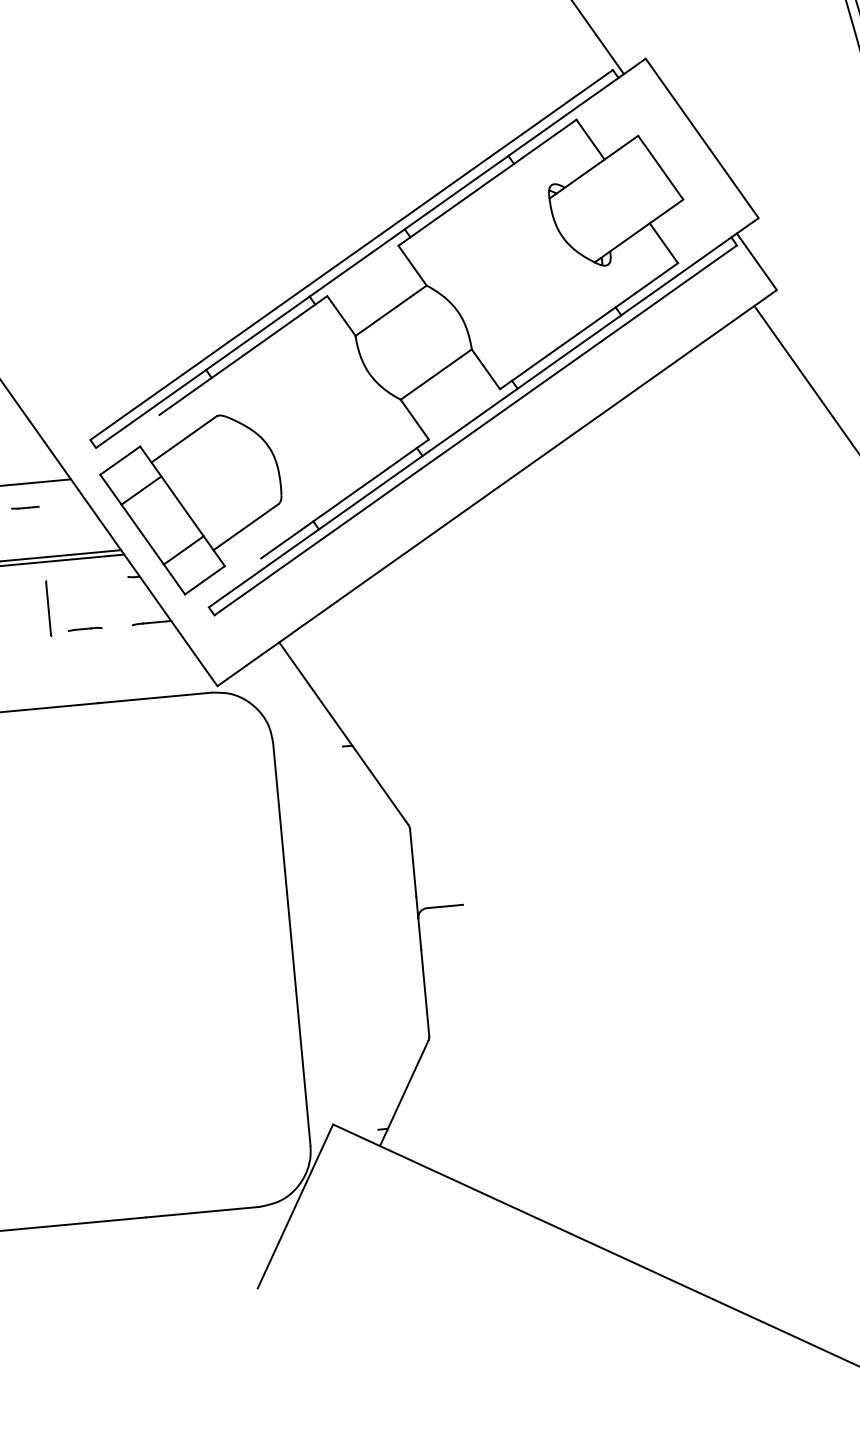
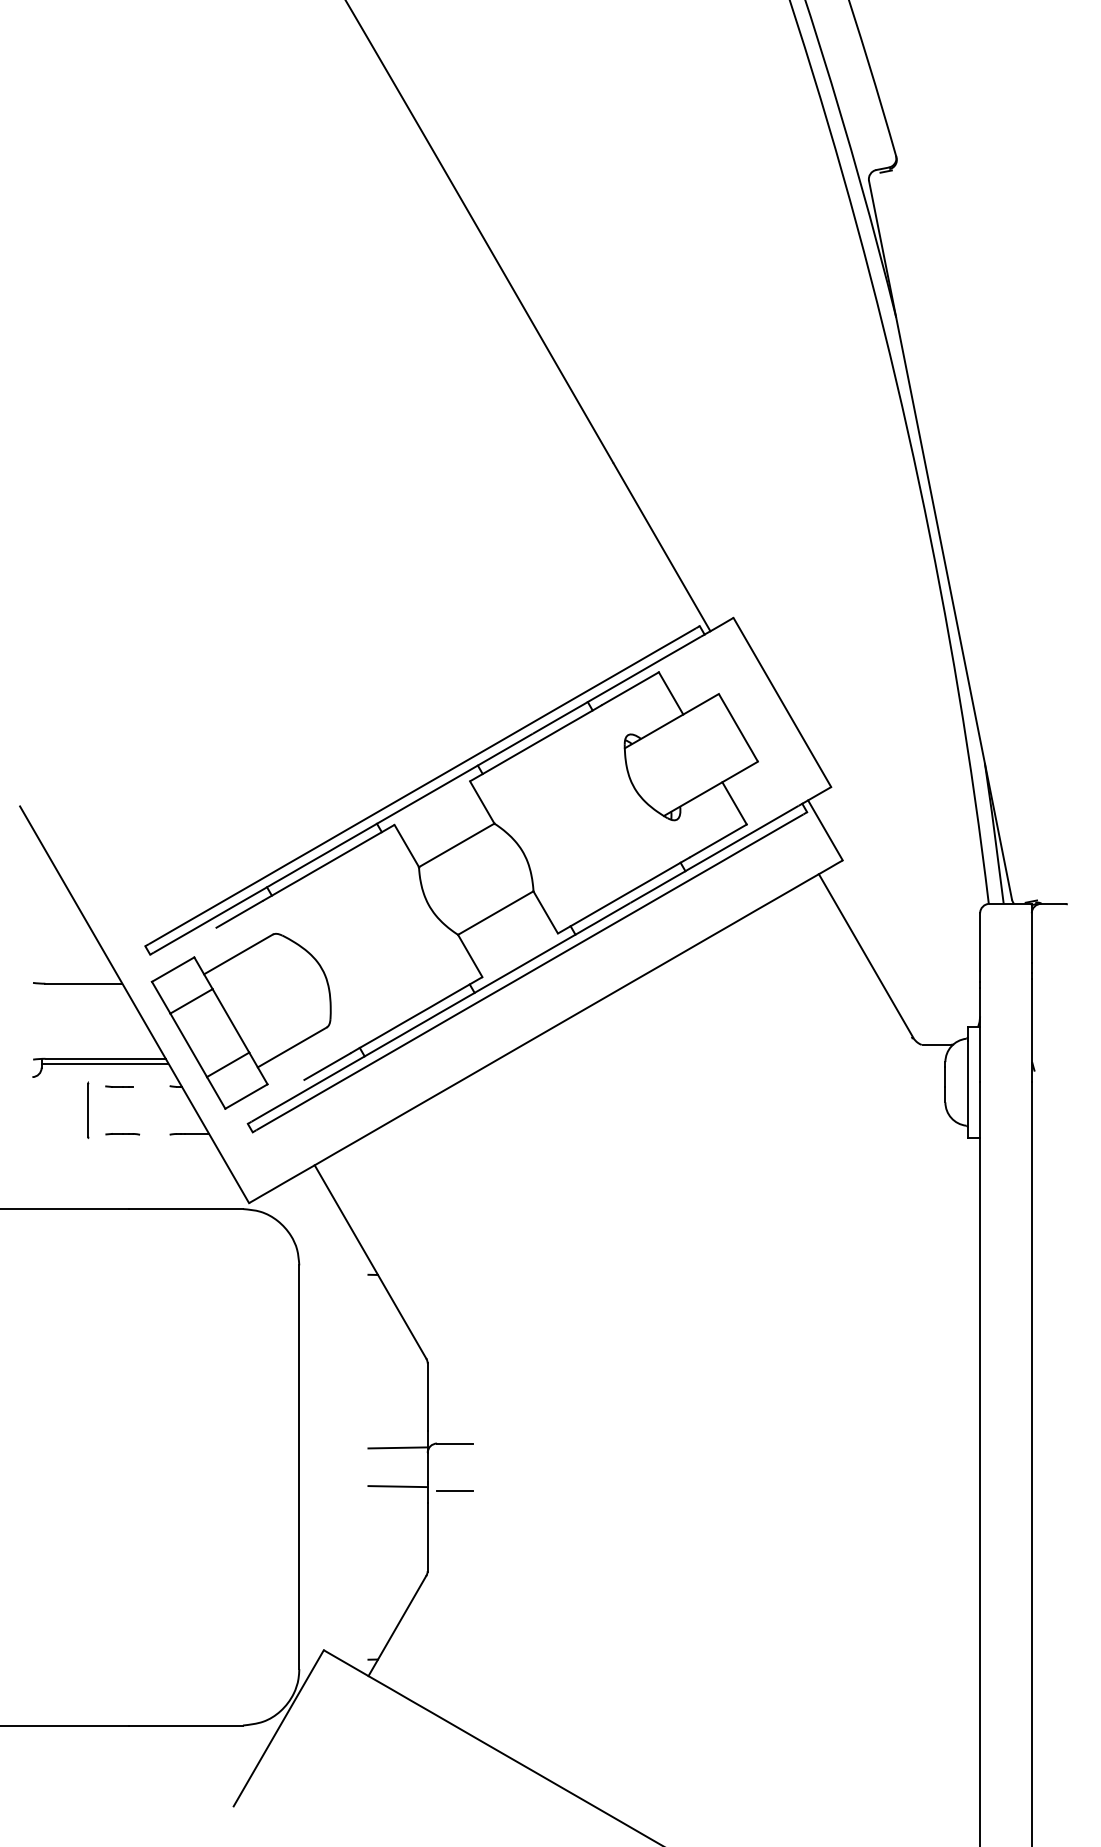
line: (25, 507) -> (119, 1086), moved
line: (387, 915) -> (397, 1447), added
line: (449, 953) -> (455, 1490), added
line: (391, 954) -> (397, 1486), added

